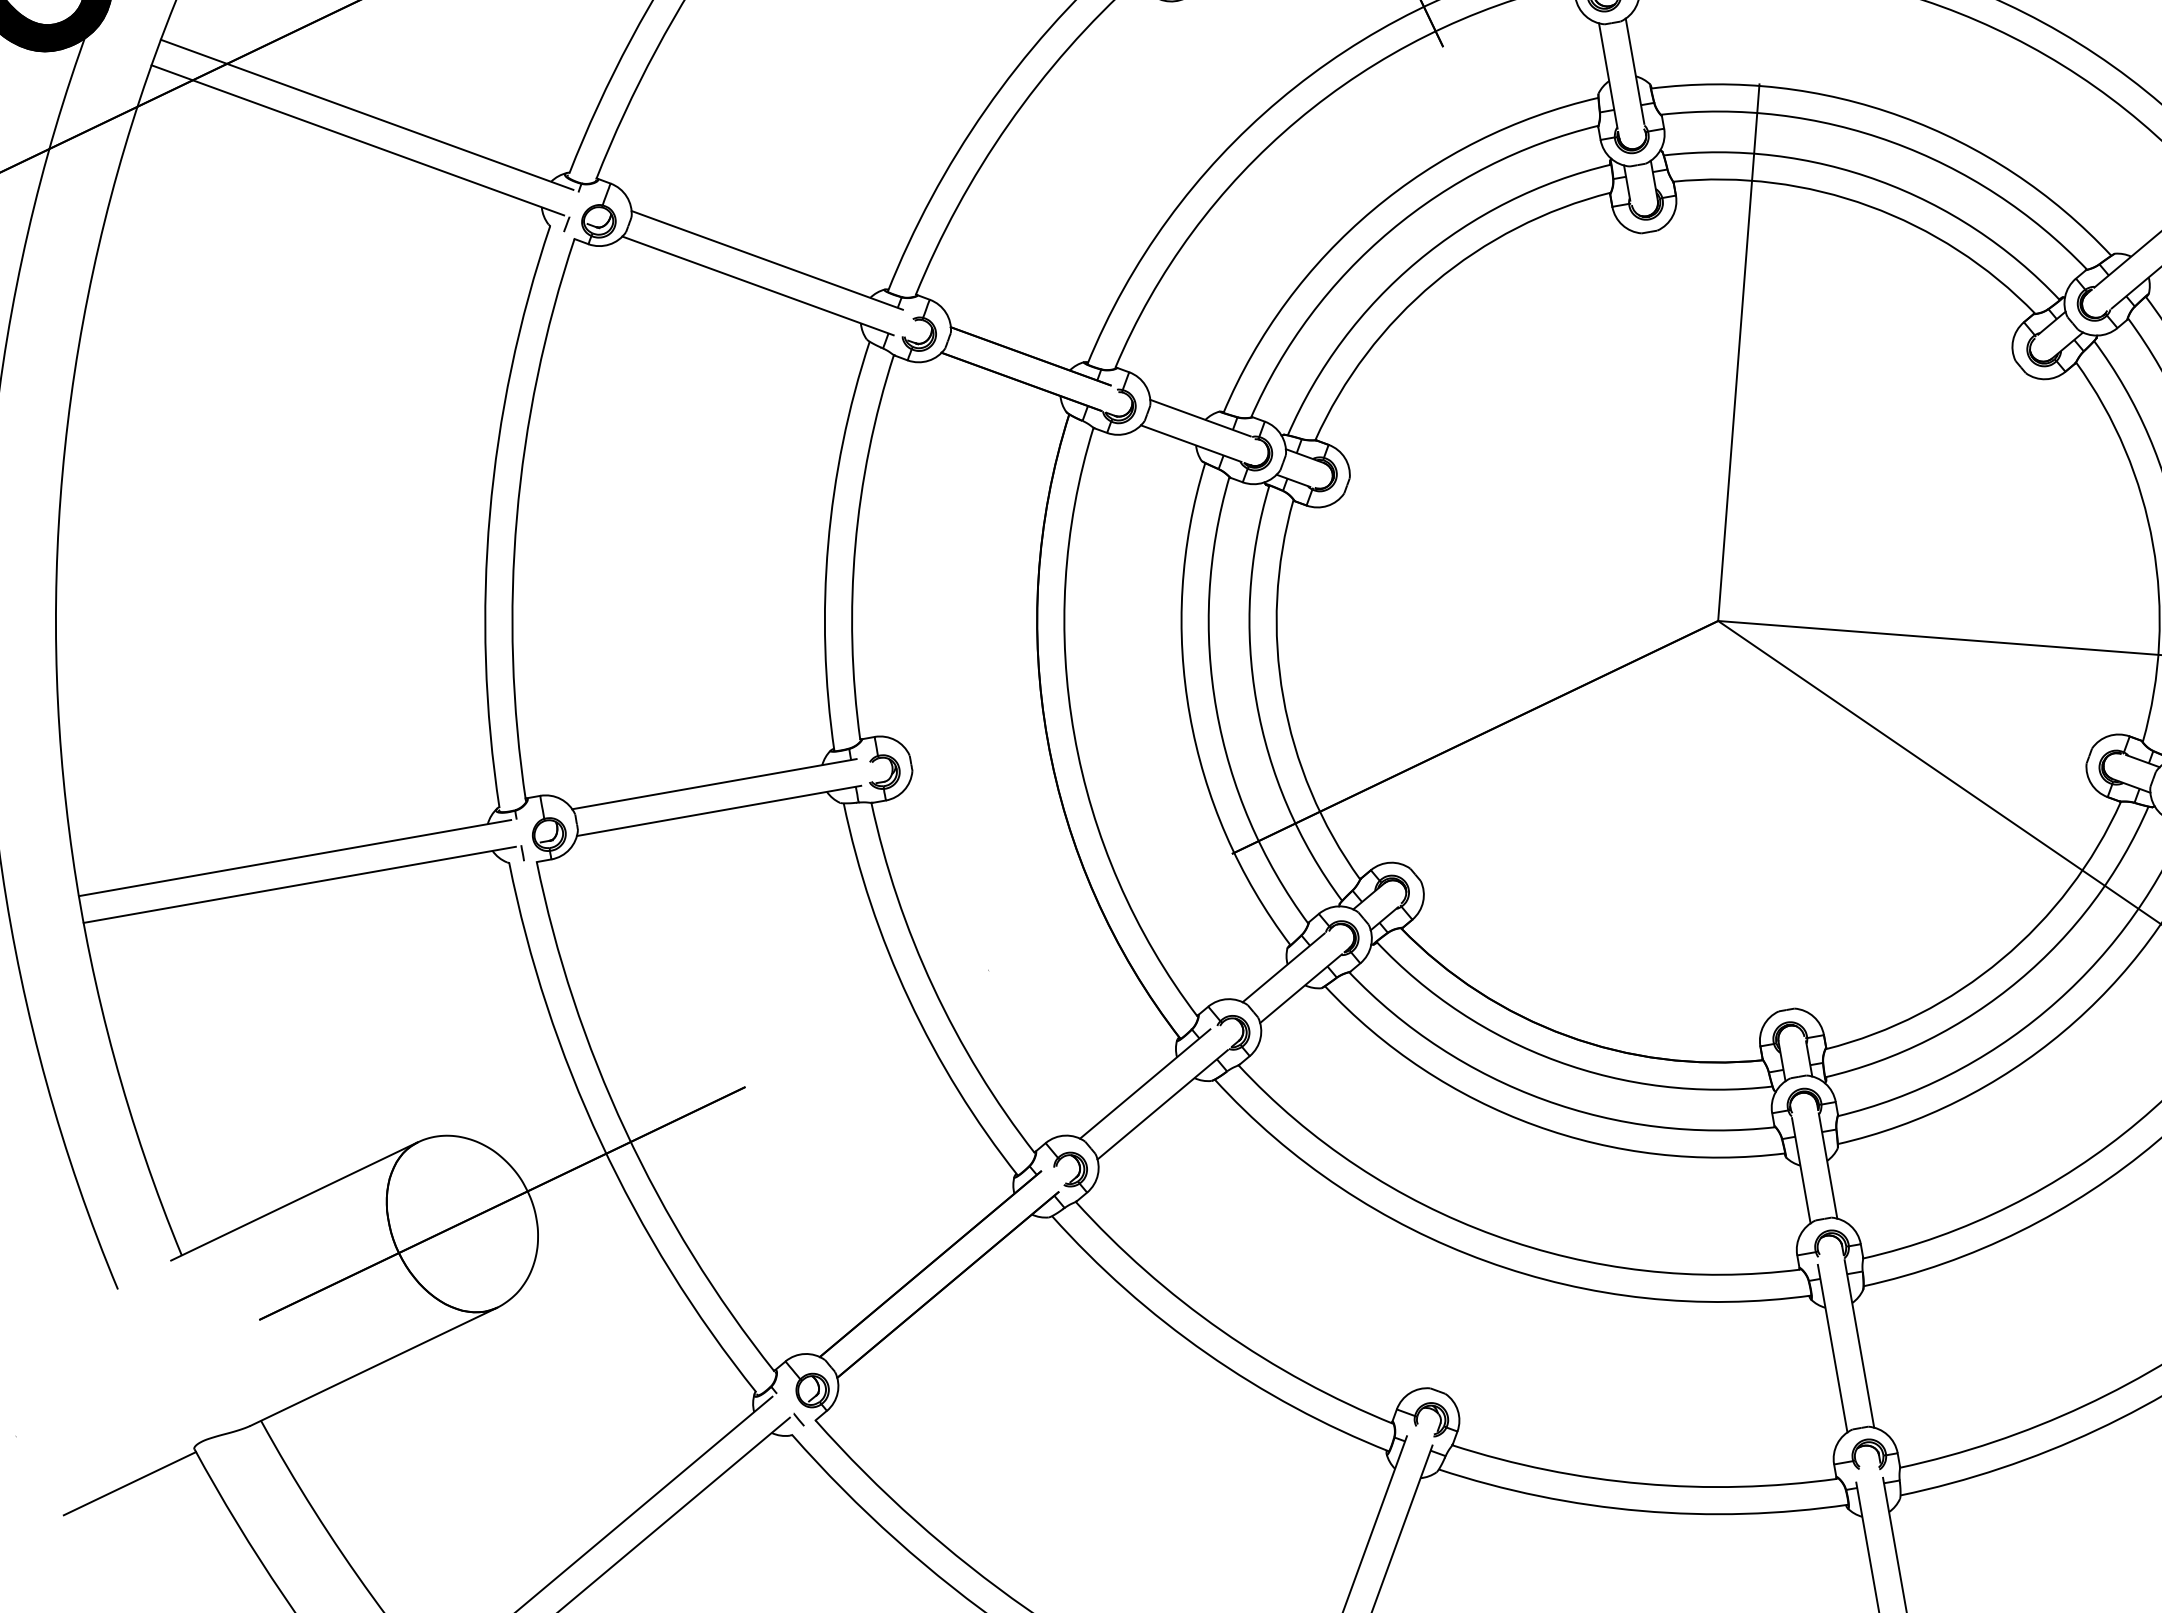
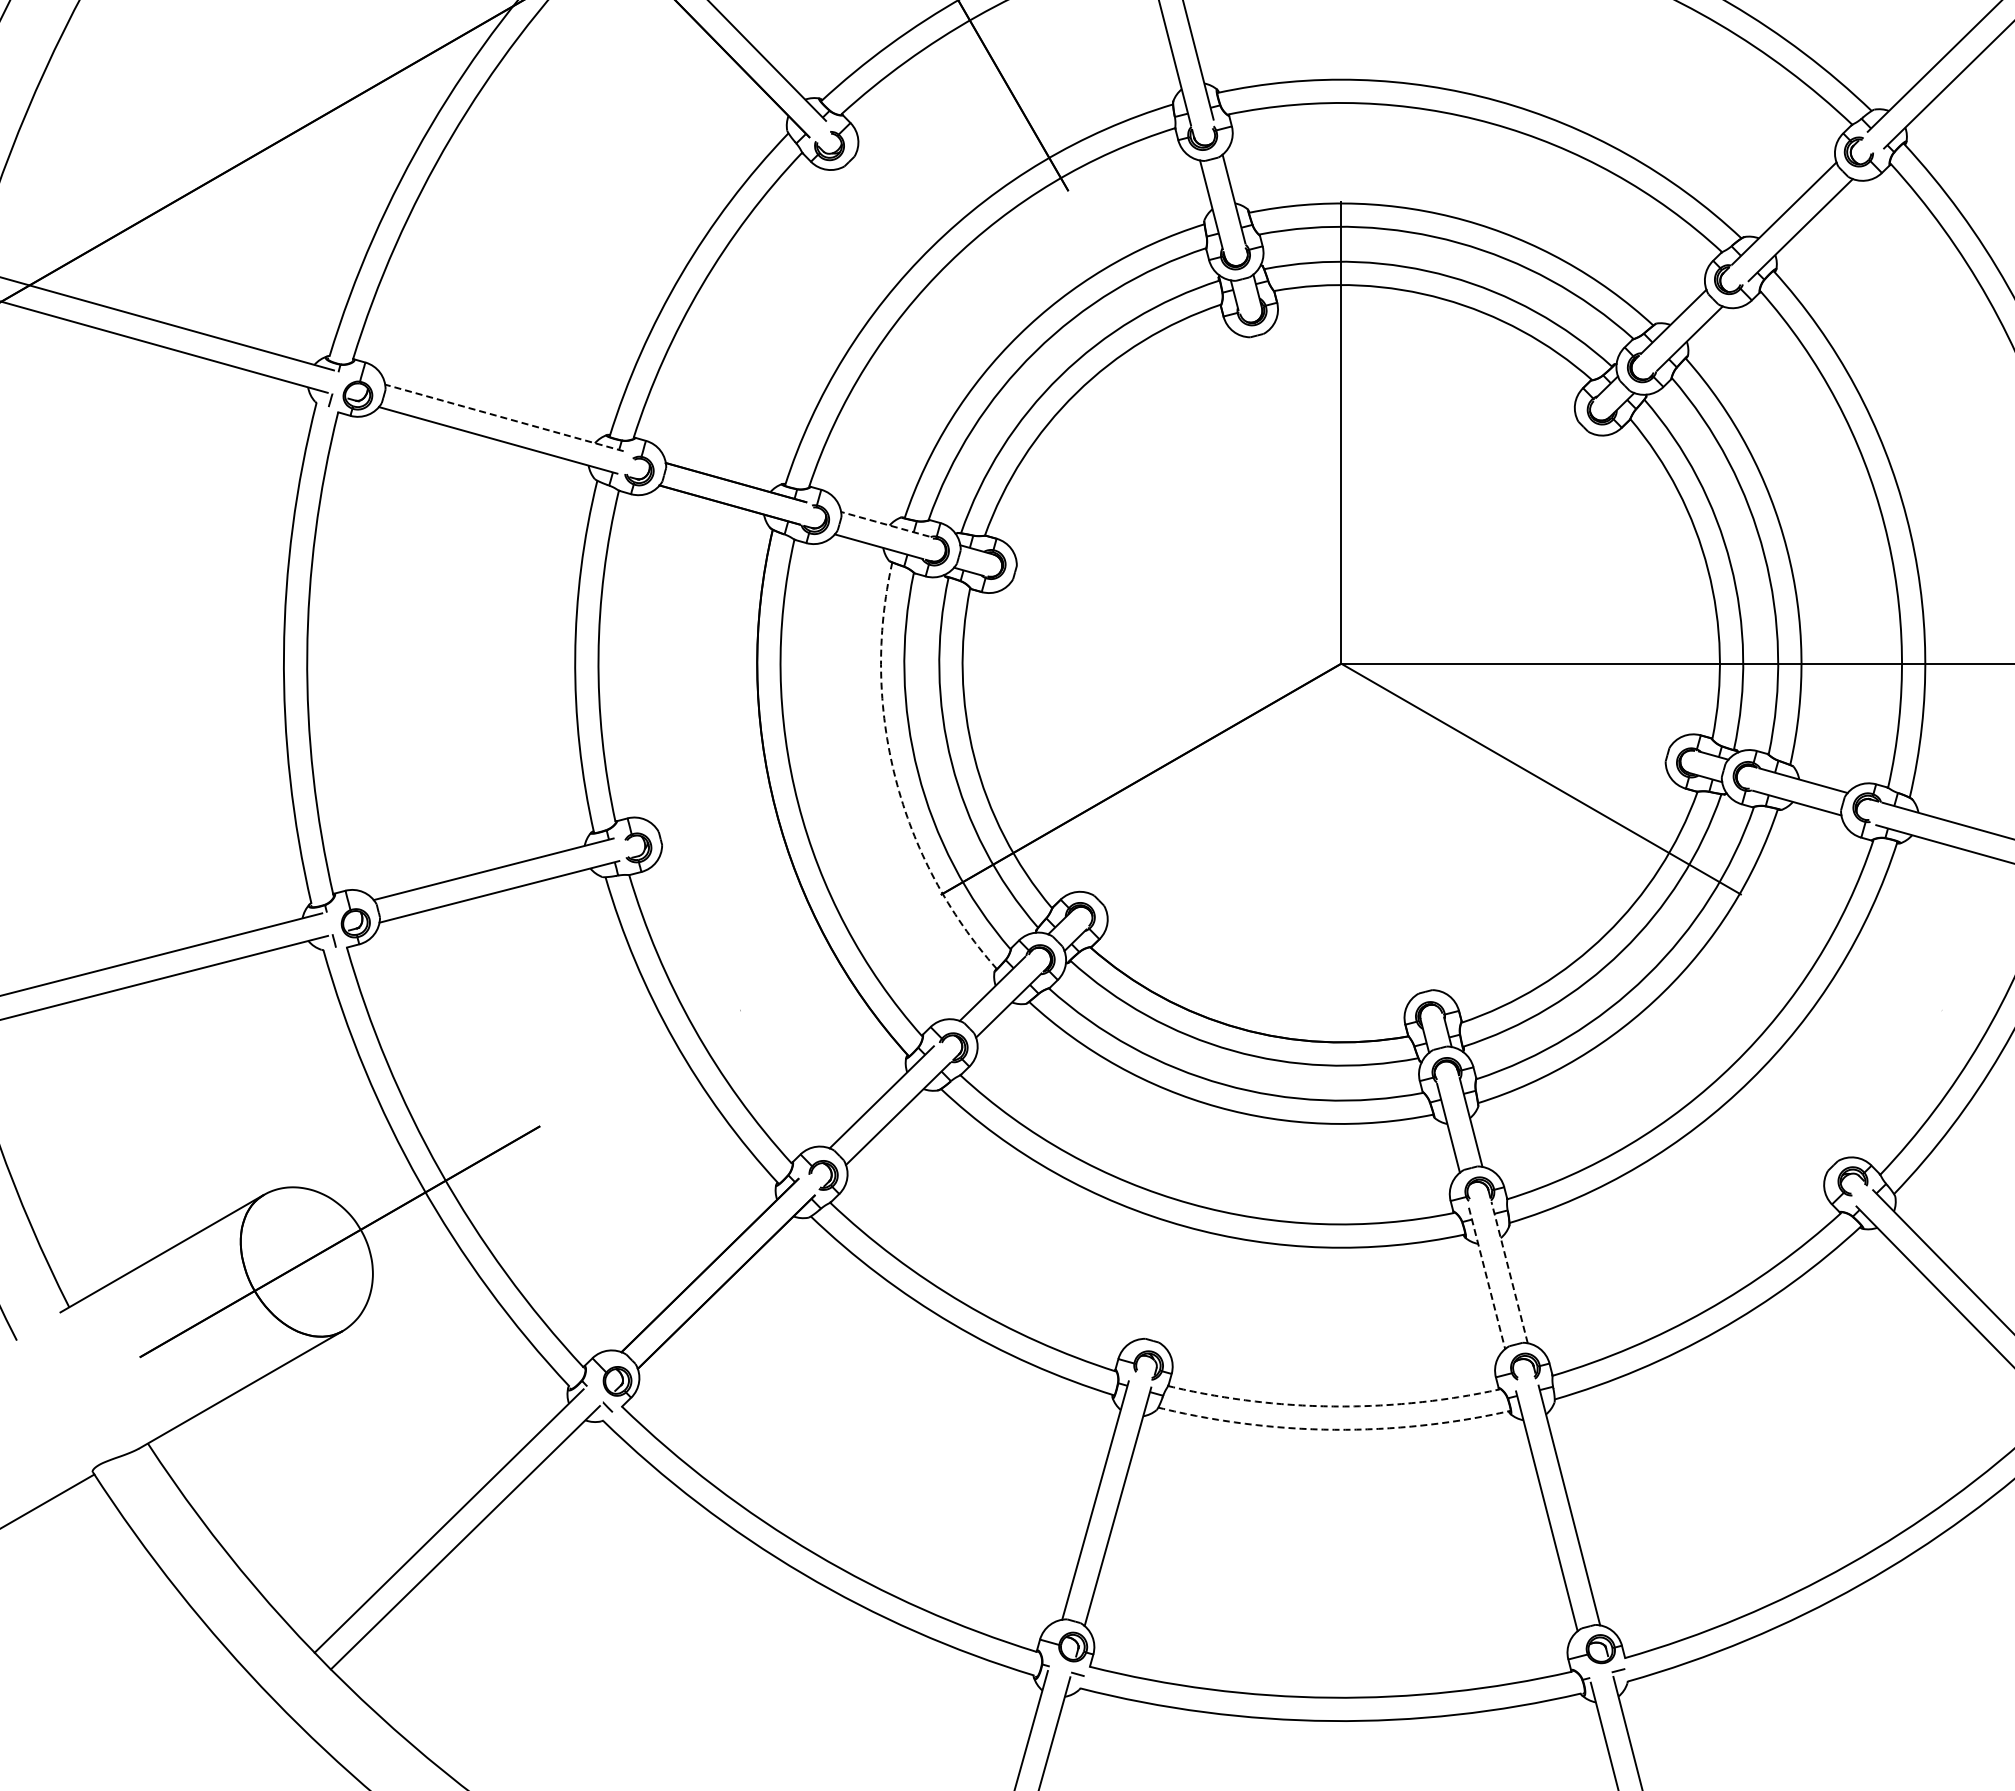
line: (767, 259) -> (504, 417), solid -> dashed
line: (1200, 418) -> (885, 524), solid -> dashed
arc: (1189, 714) -> (895, 778), solid -> dashed
line: (1859, 1343) -> (1509, 1272), solid -> dashed
line: (1833, 1348) -> (1487, 1278), solid -> dashed
arc: (1642, 1483) -> (1333, 1406), solid -> dashed
arc: (1641, 1510) -> (1334, 1429), solid -> dashed

